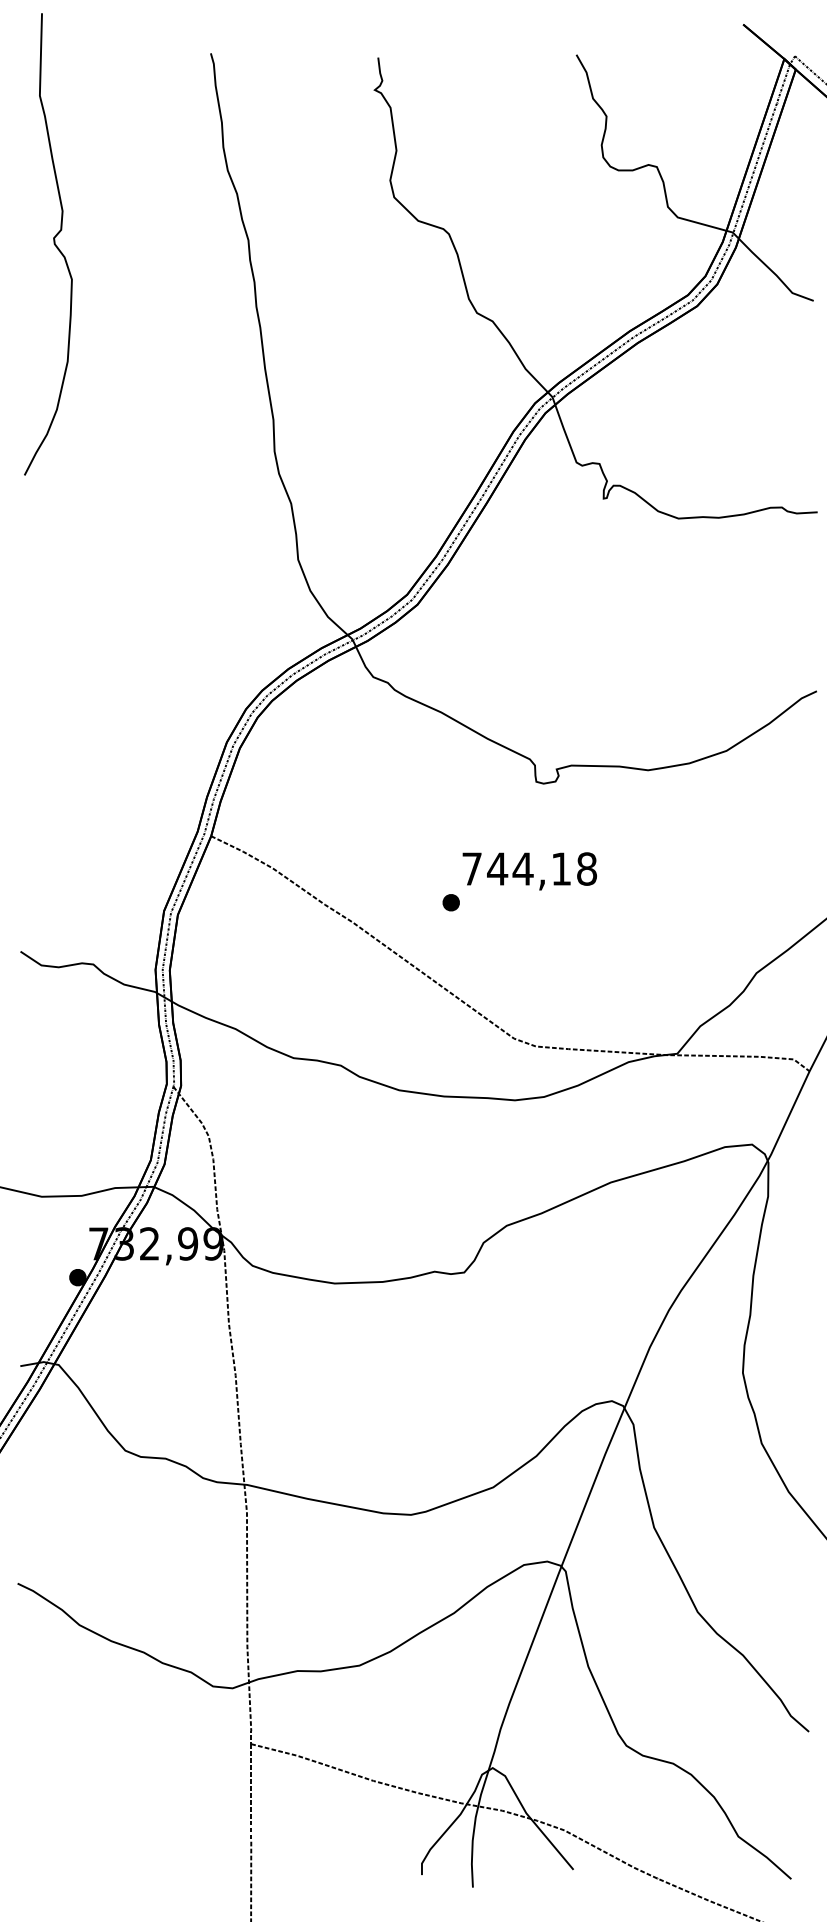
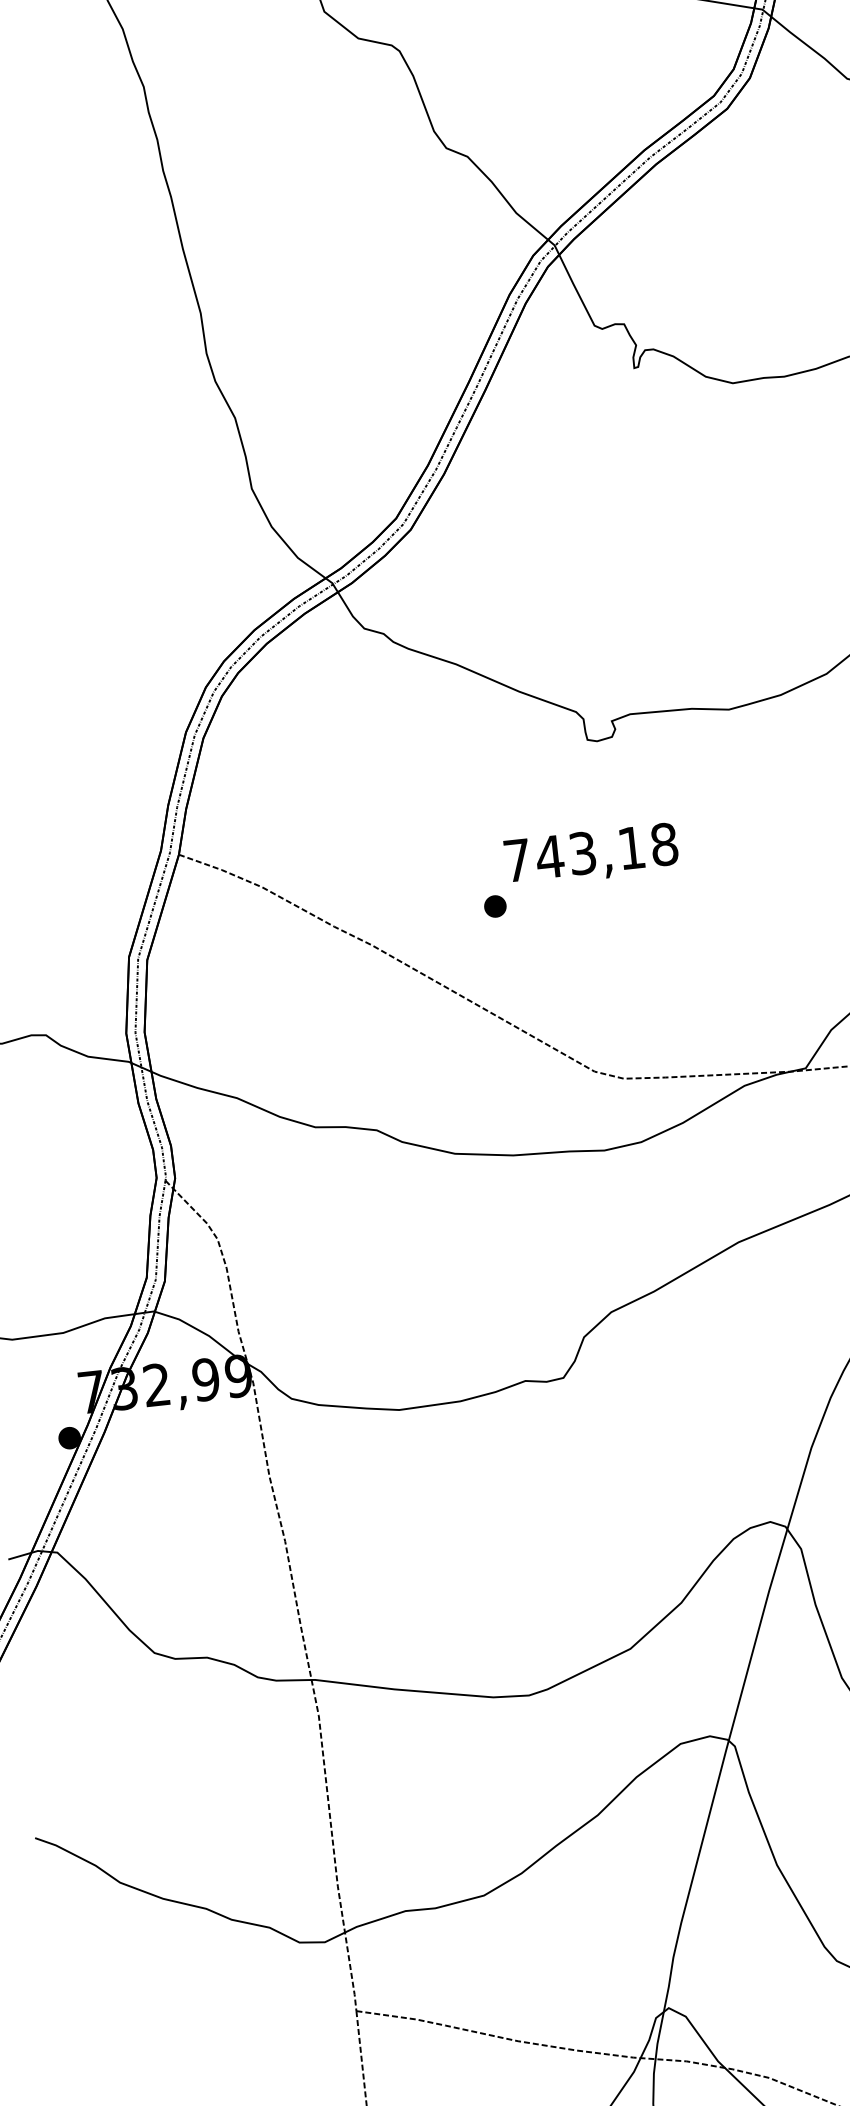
text: (522, 868) -> (581, 852), 744,18 -> 743,18

